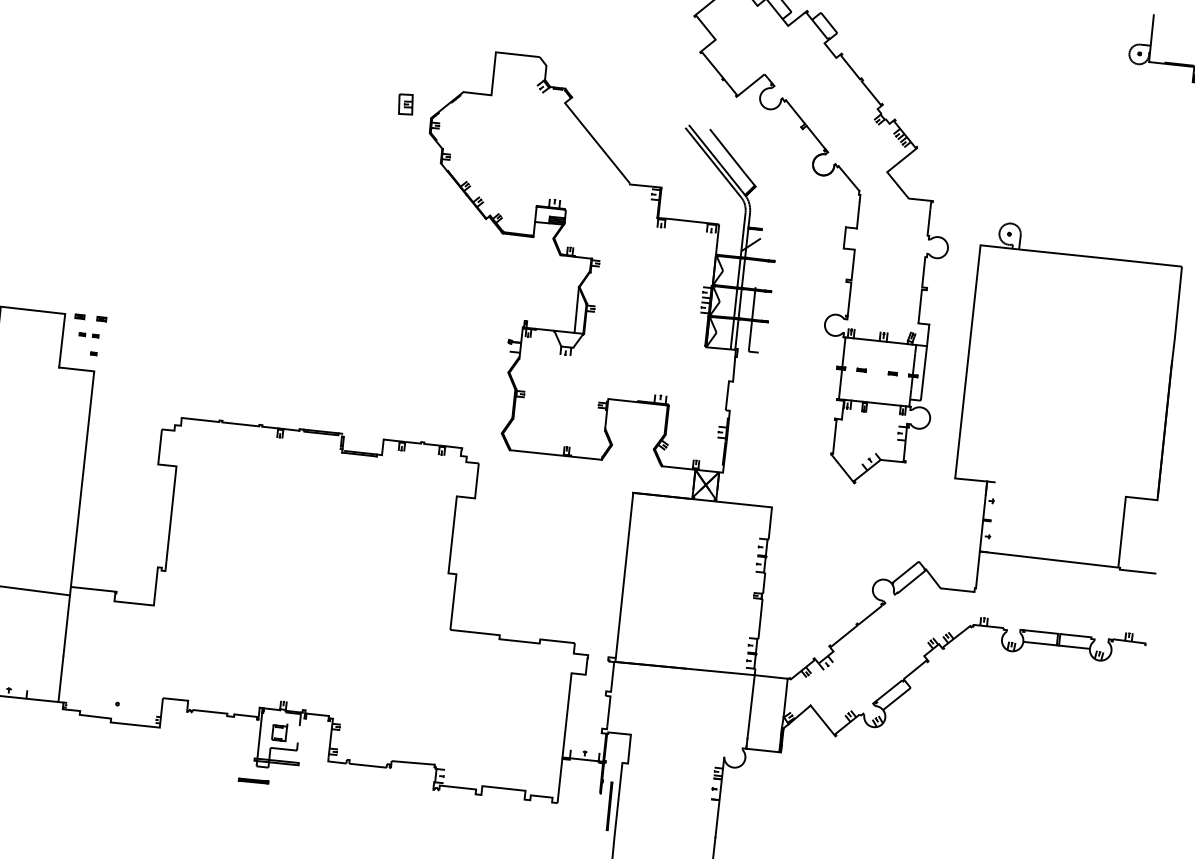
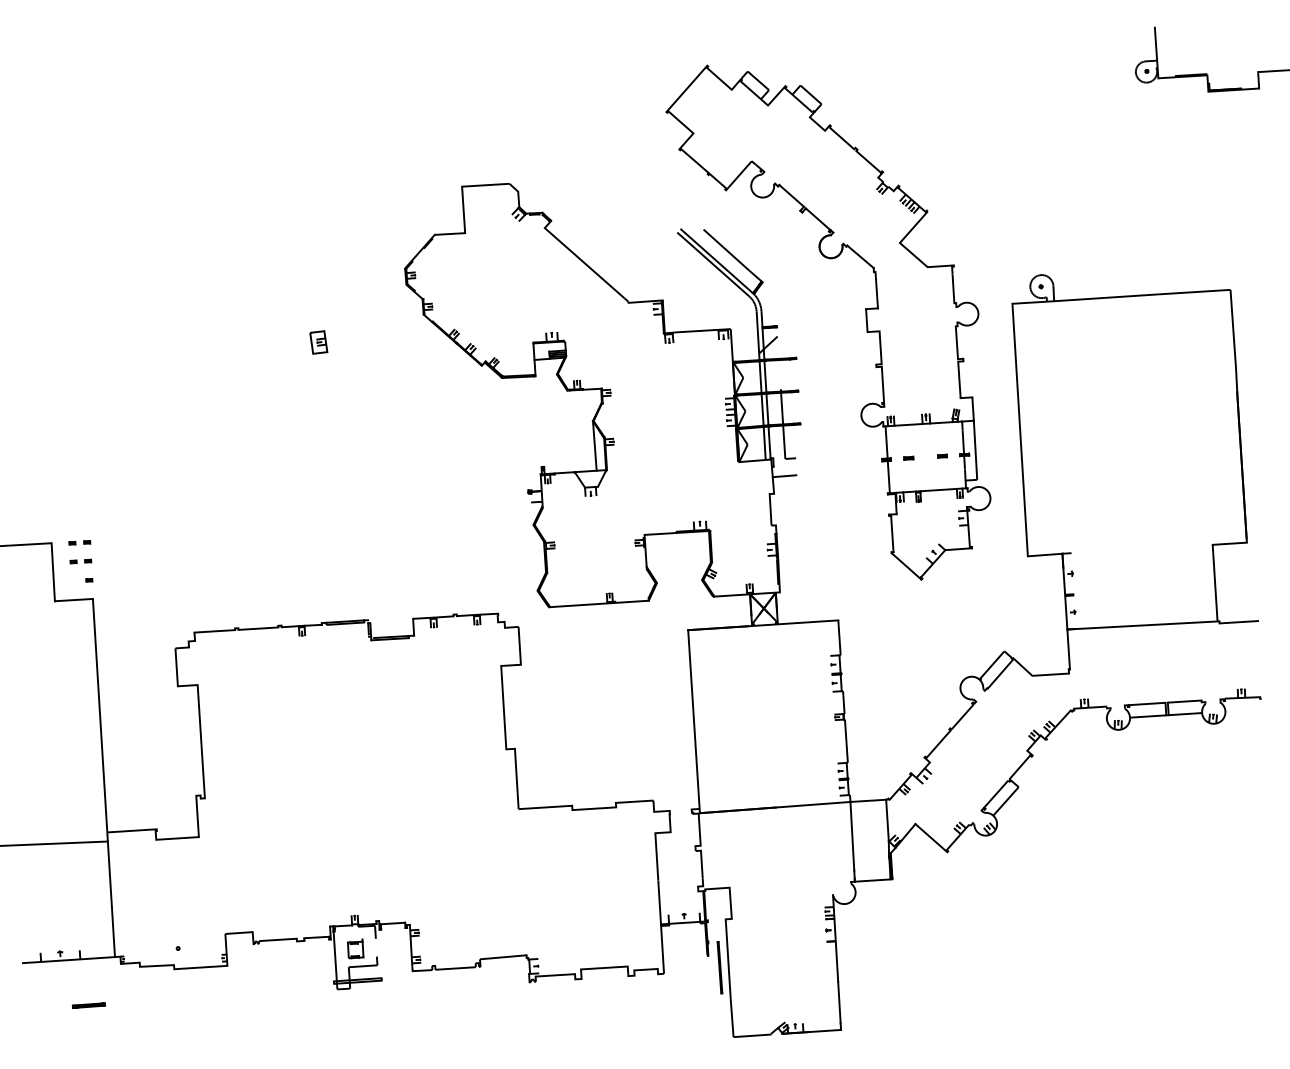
part: (405, 104) -> (318, 342), moved
part: (90, 317) -> (79, 542), size x0.62
line: (745, 367) -> (784, 476), added
part: (253, 780) -> (88, 1005), moved

